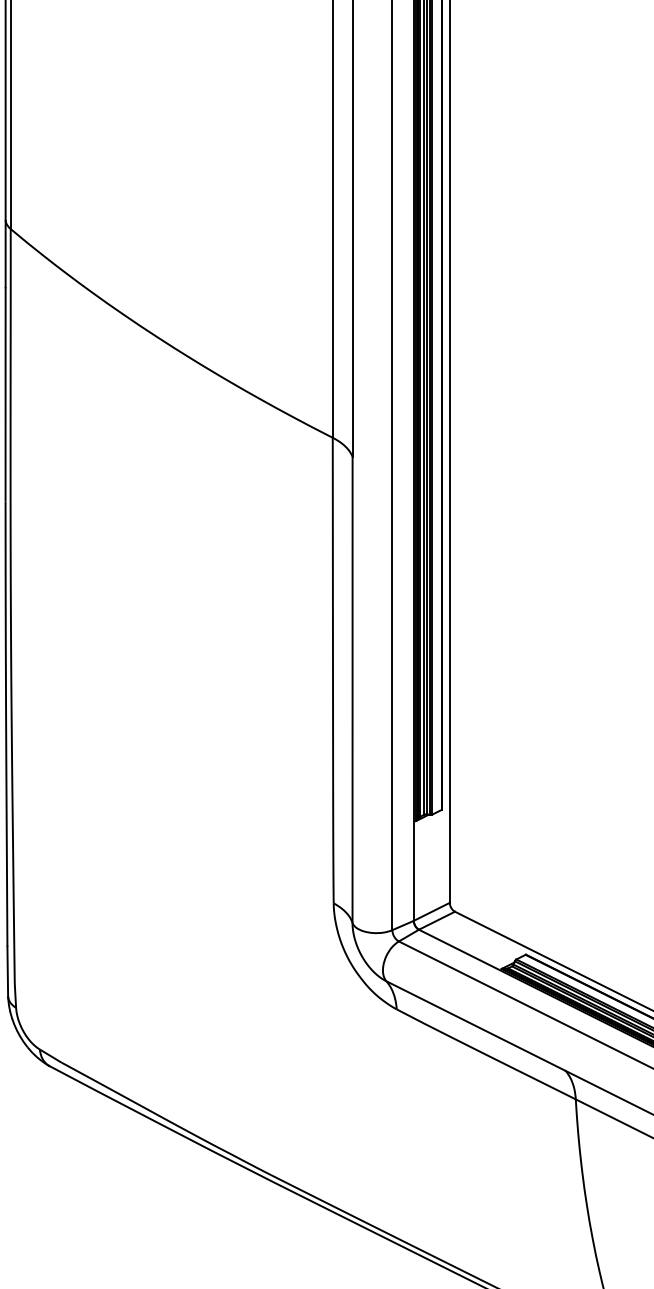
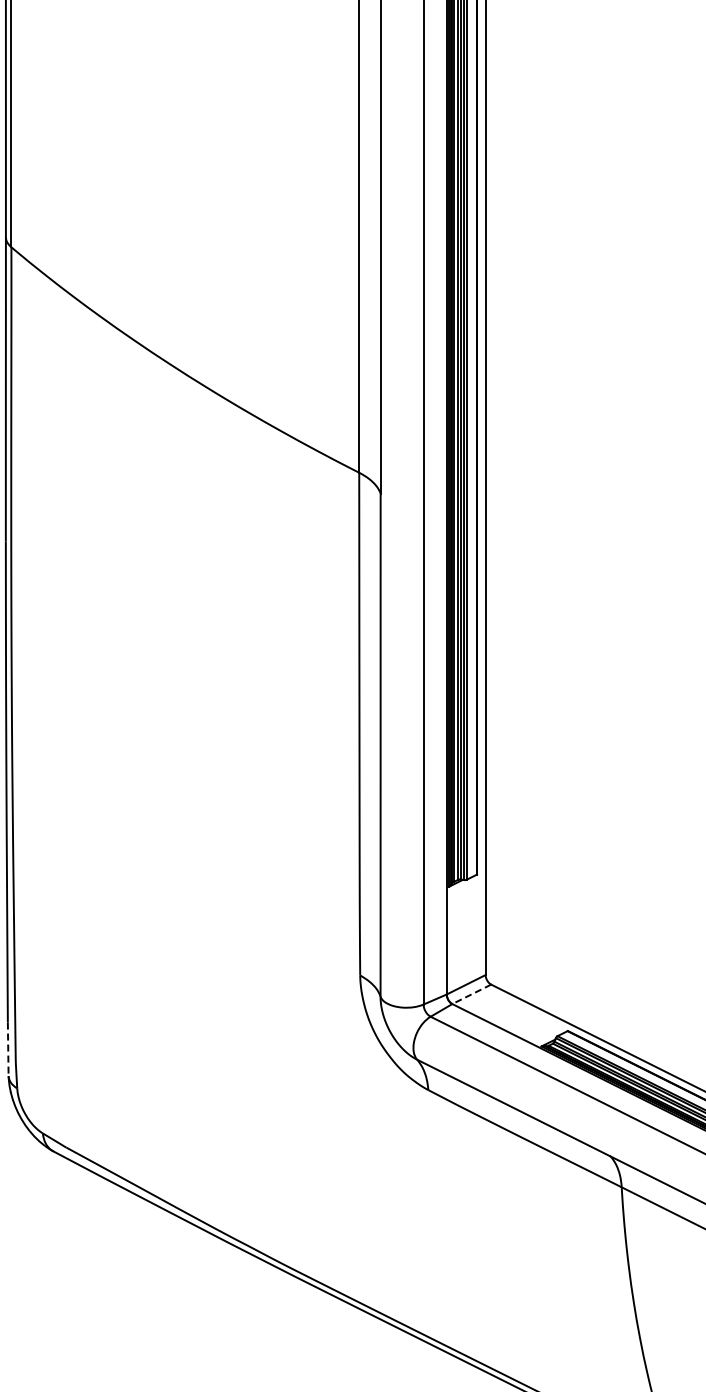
line: (436, 920) -> (471, 994), solid -> dashed
line: (8, 971) -> (8, 1049), solid -> dashed

